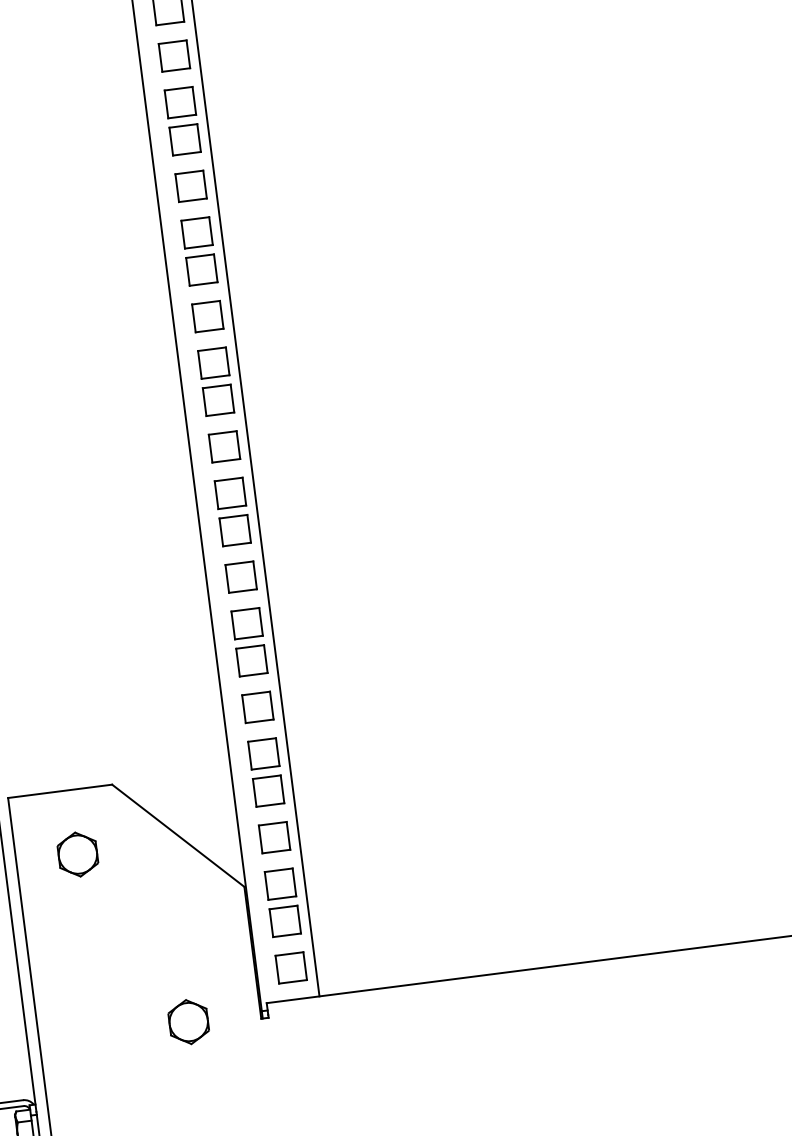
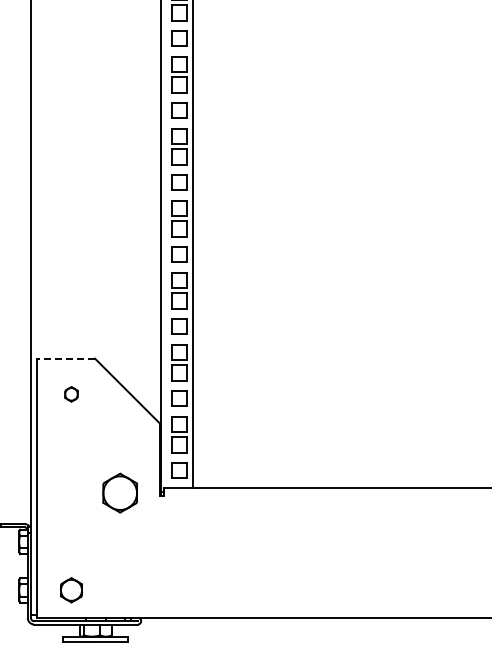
line: (60, 791) -> (66, 358), solid -> dashed
part: (77, 855) -> (71, 394), size x0.6
part: (187, 1021) -> (119, 492), size x1.6

